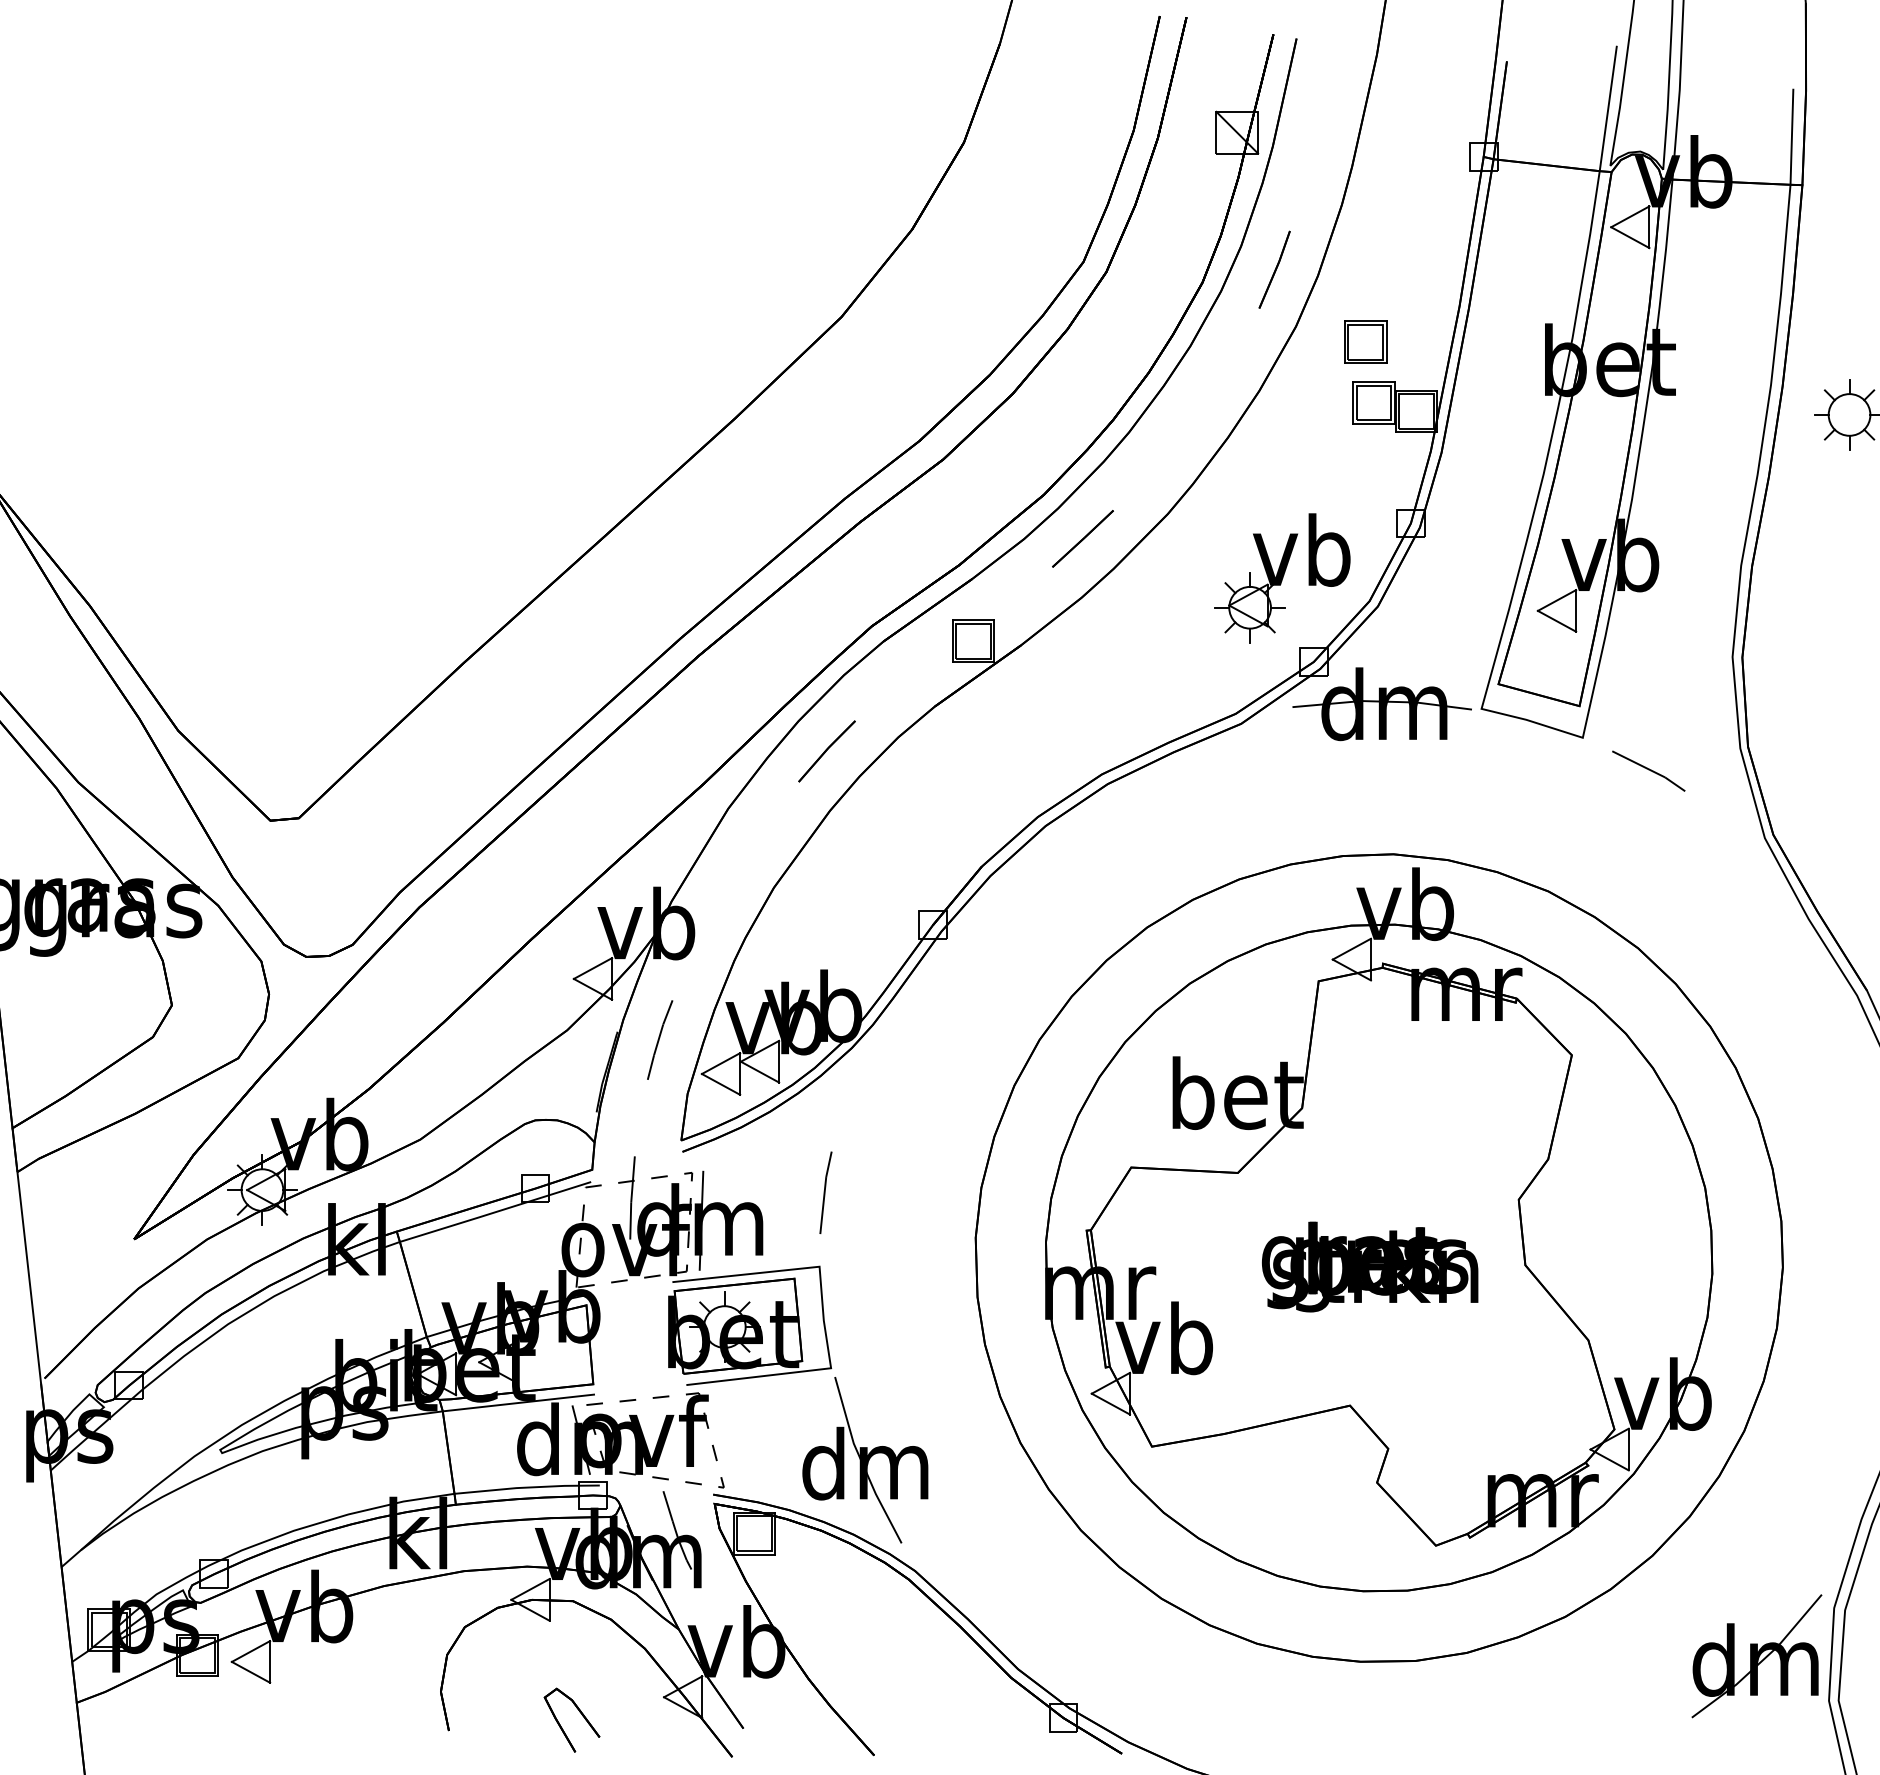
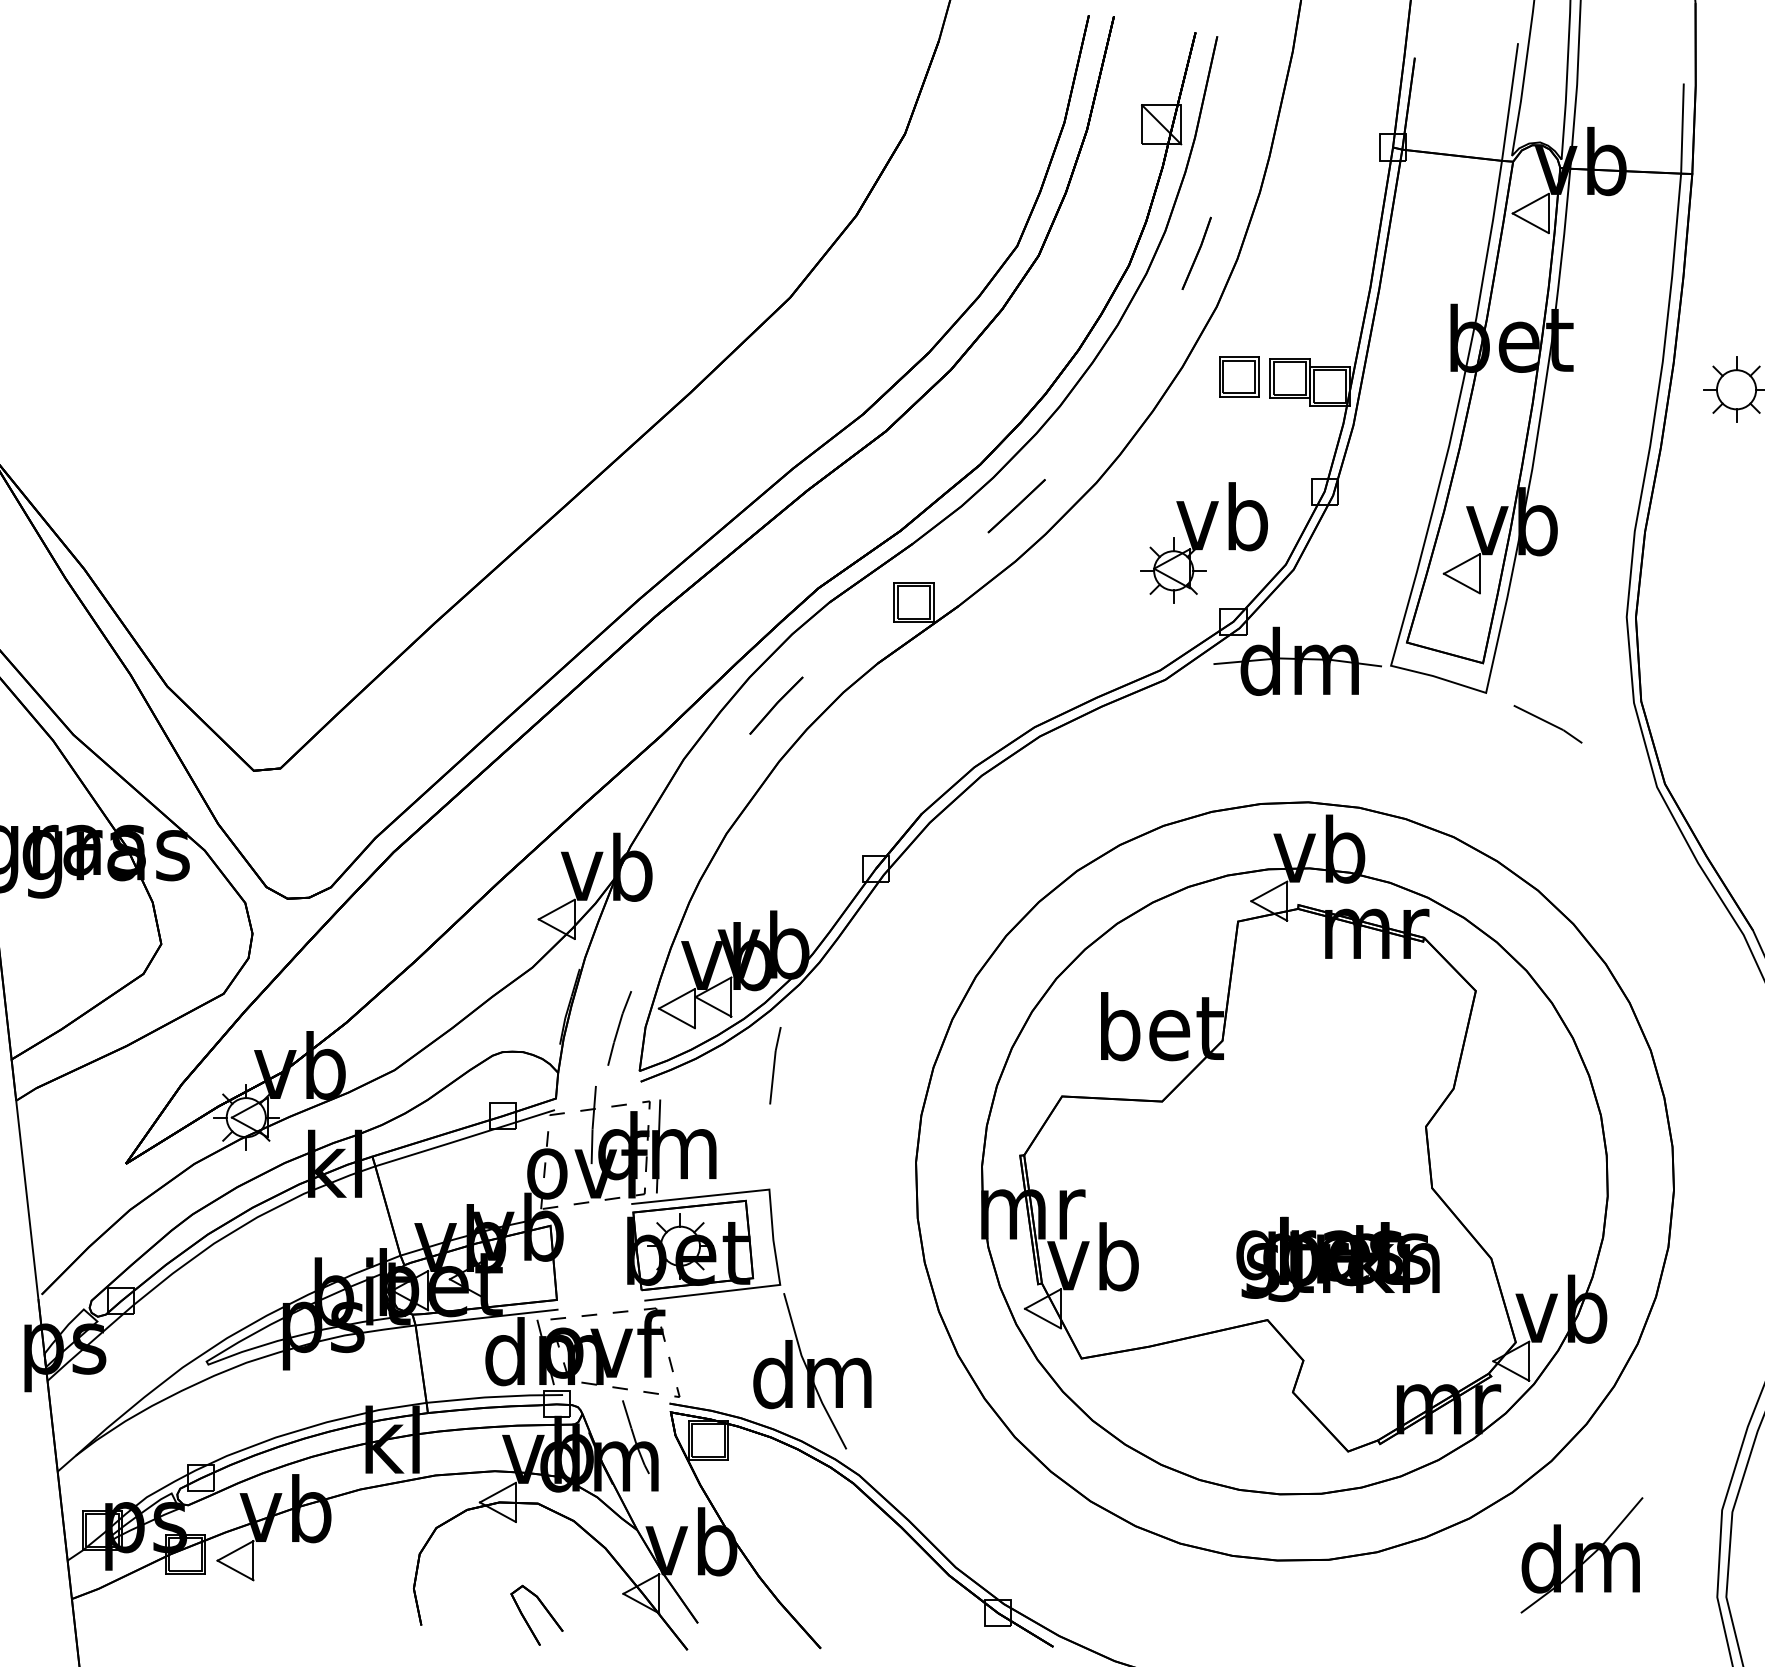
part: (1365, 341) -> (1238, 376), moved
curve: (659, 1039) -> (619, 1027), moved
line: (825, 1192) -> (774, 1065), moved
text: (1370, 1266) -> (1338, 1258), moved
part: (1756, 1656) -> (1581, 1555), moved

